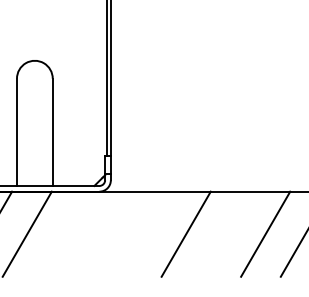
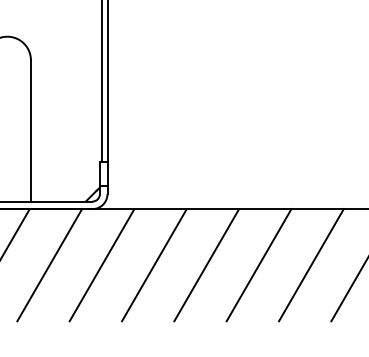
line: (66, 233) -> (49, 264), added
line: (106, 233) -> (101, 264), added
line: (146, 233) -> (154, 264), added
line: (225, 233) -> (258, 264), added

